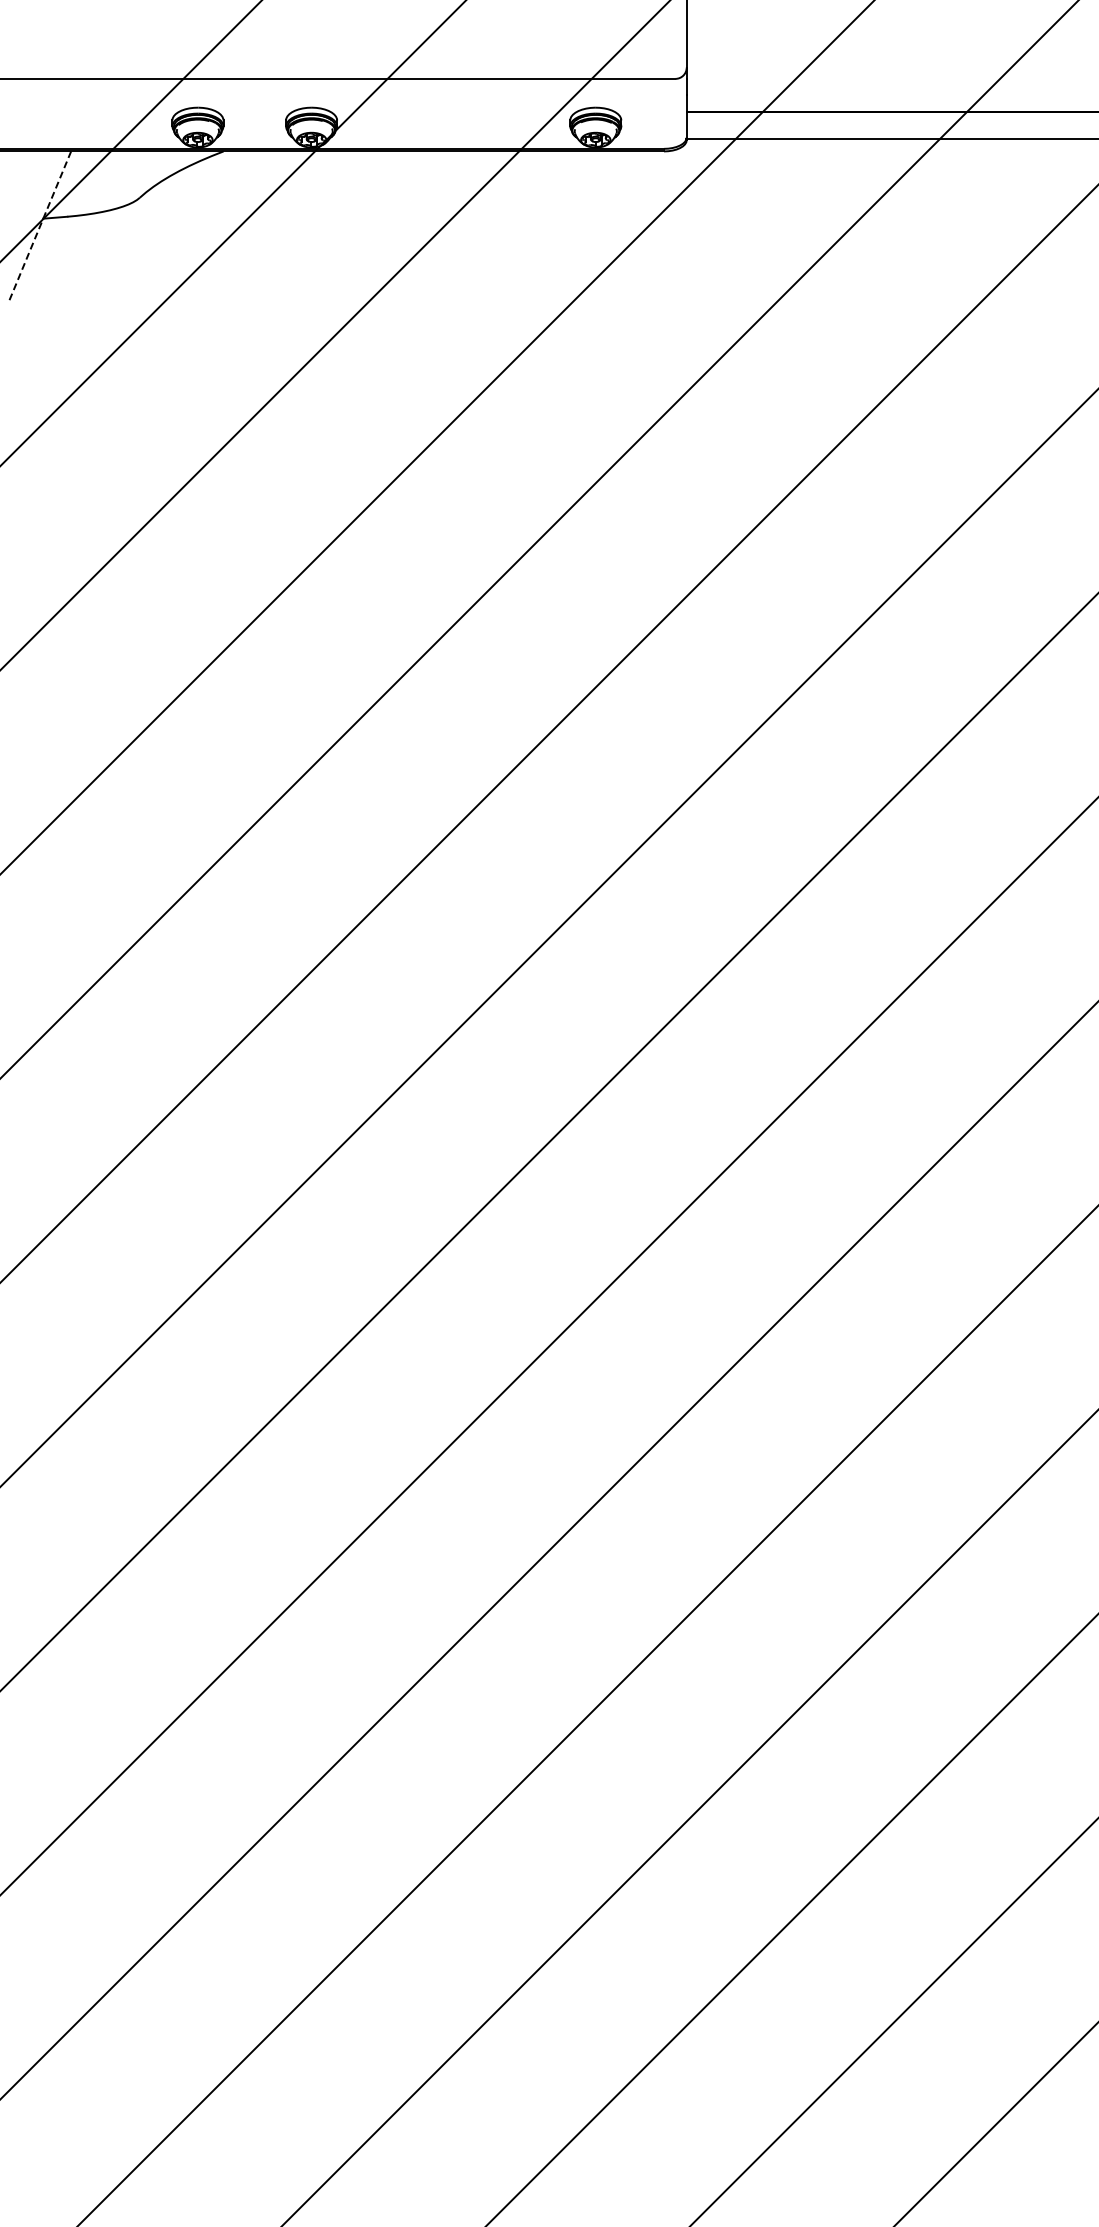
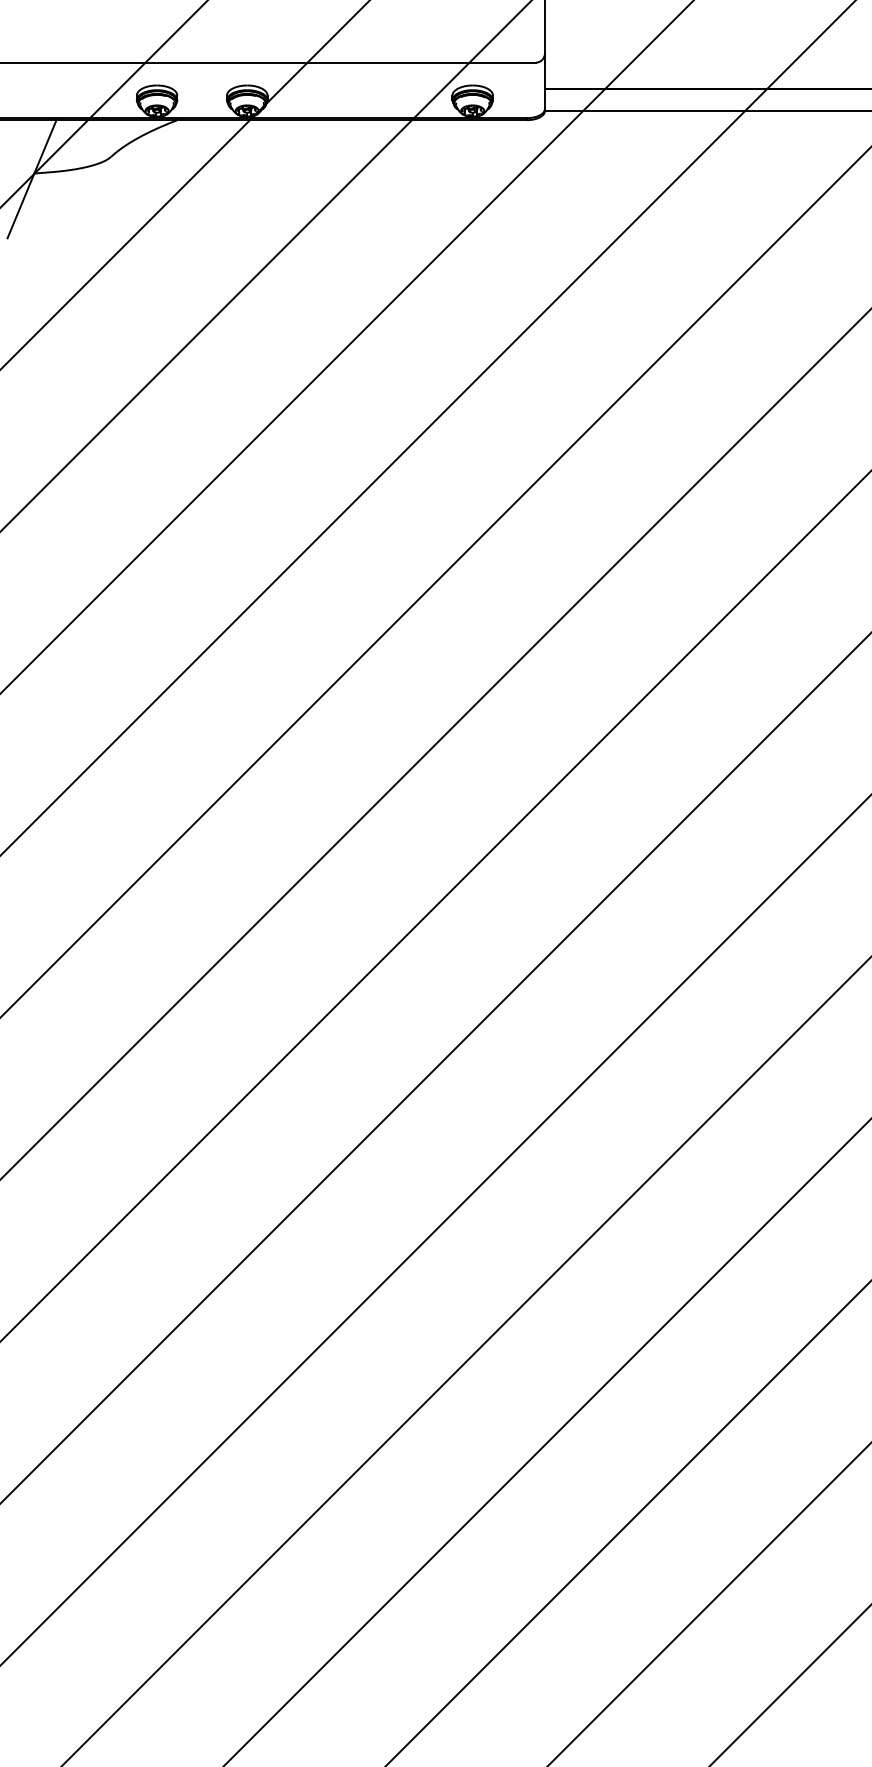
line: (40, 225) -> (32, 178), dashed -> solid

